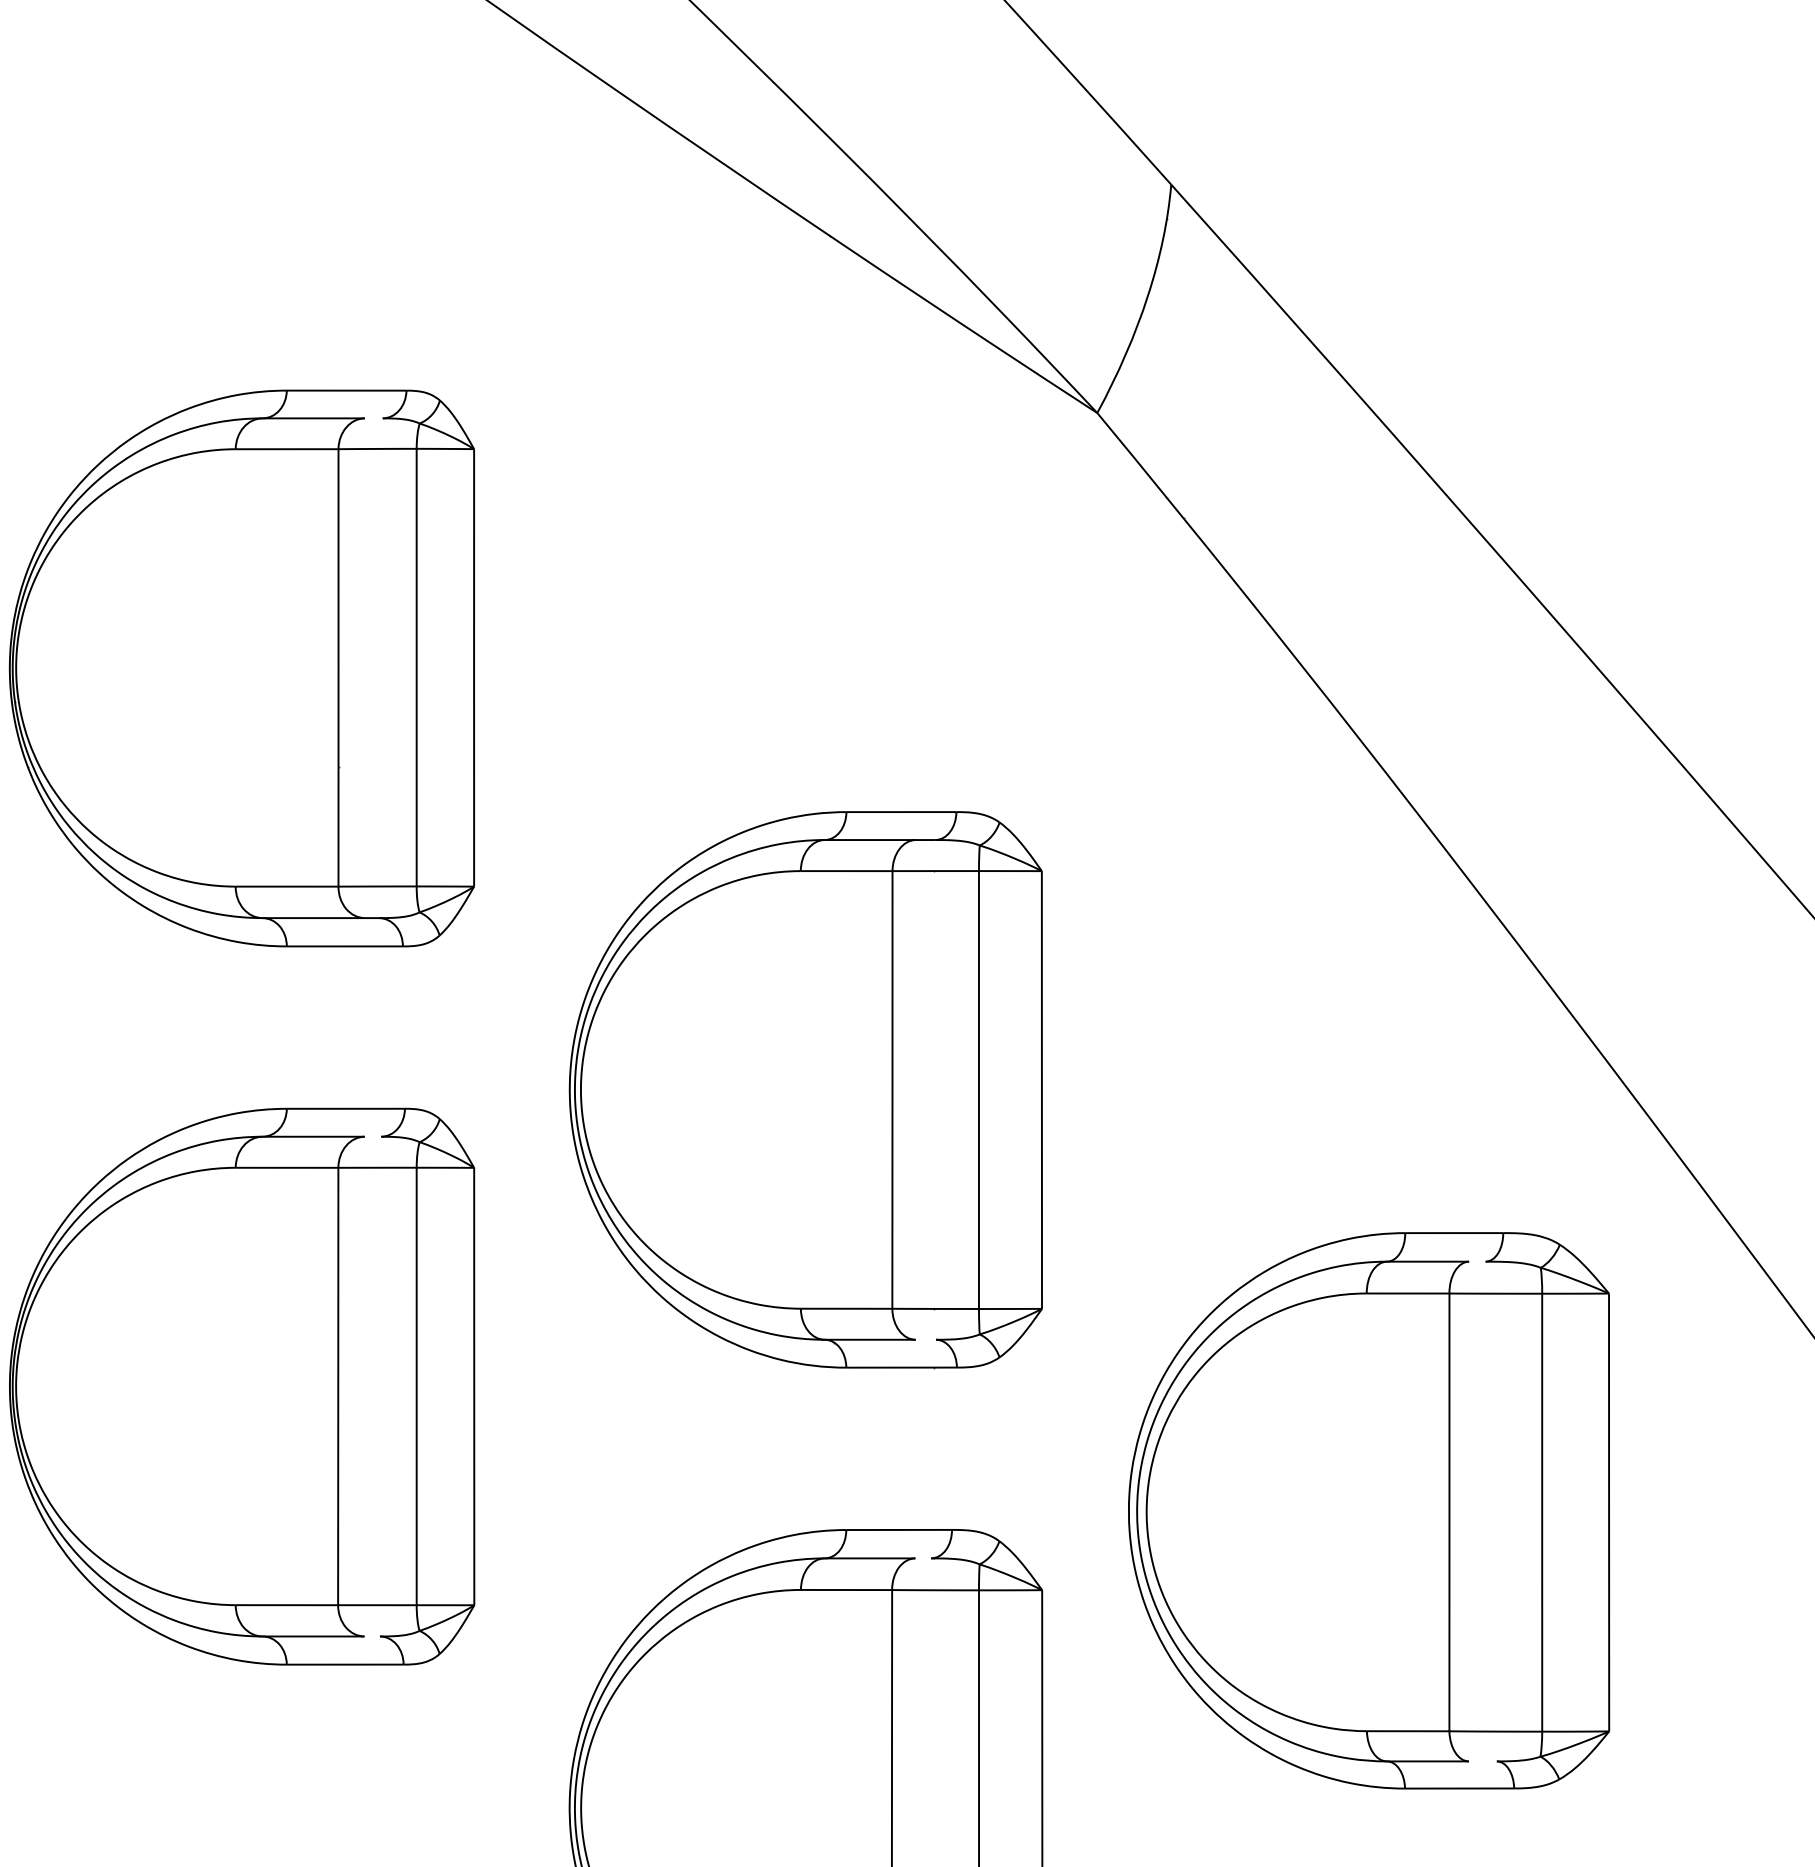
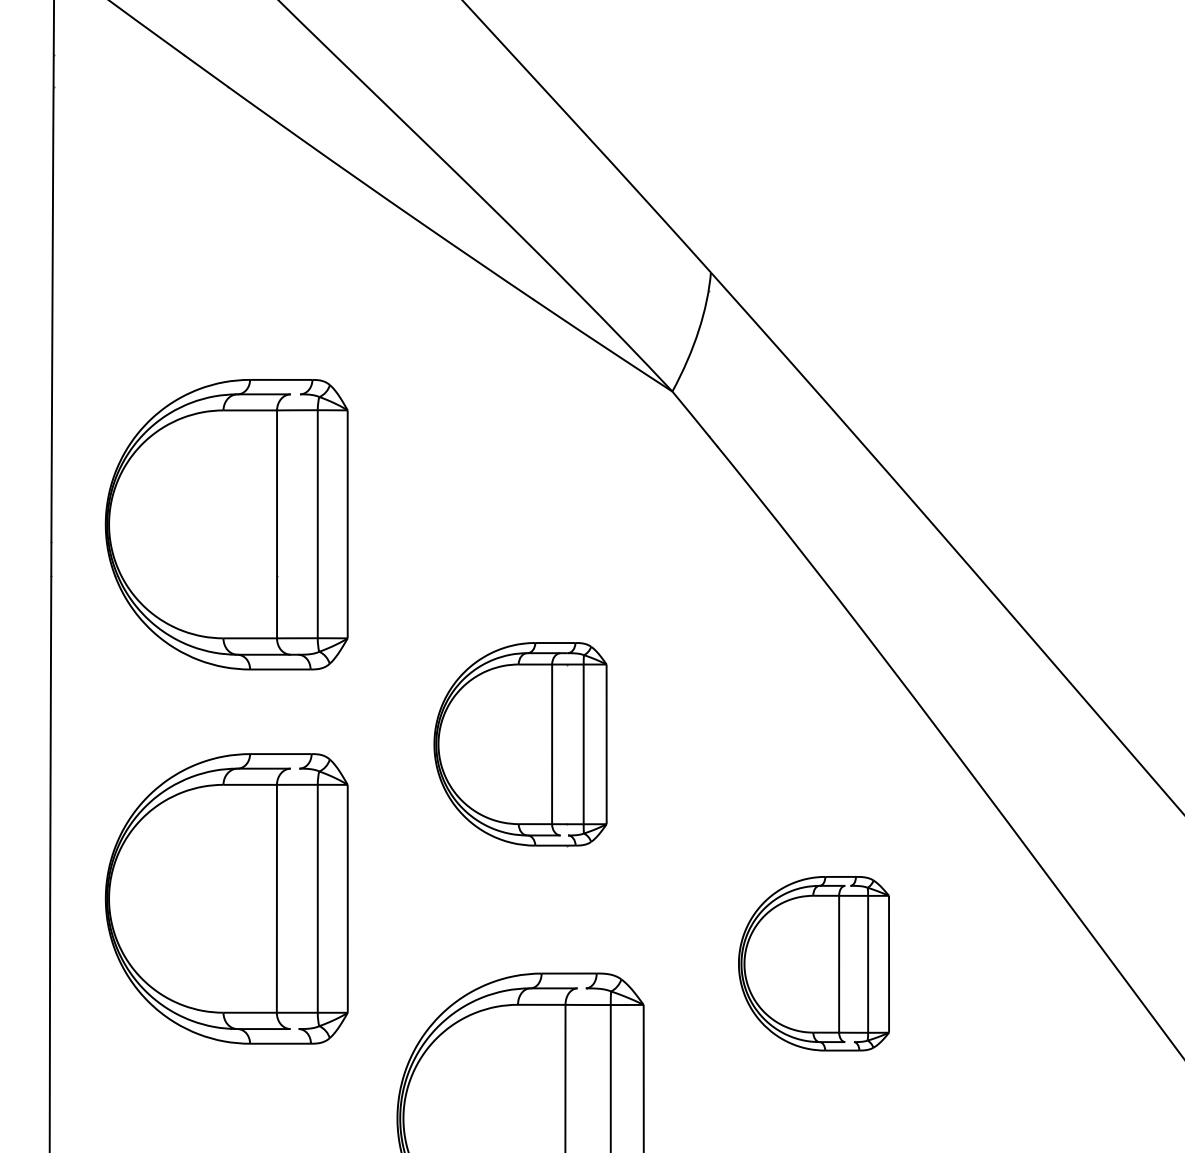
part: (805, 1090) -> (520, 744), size x0.7
part: (1368, 1510) -> (813, 963), size x0.6

